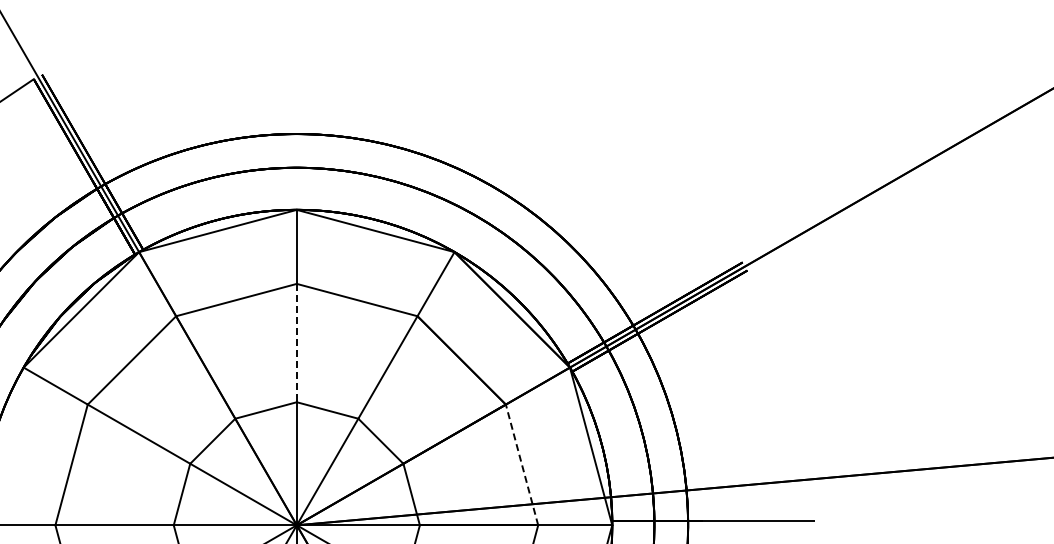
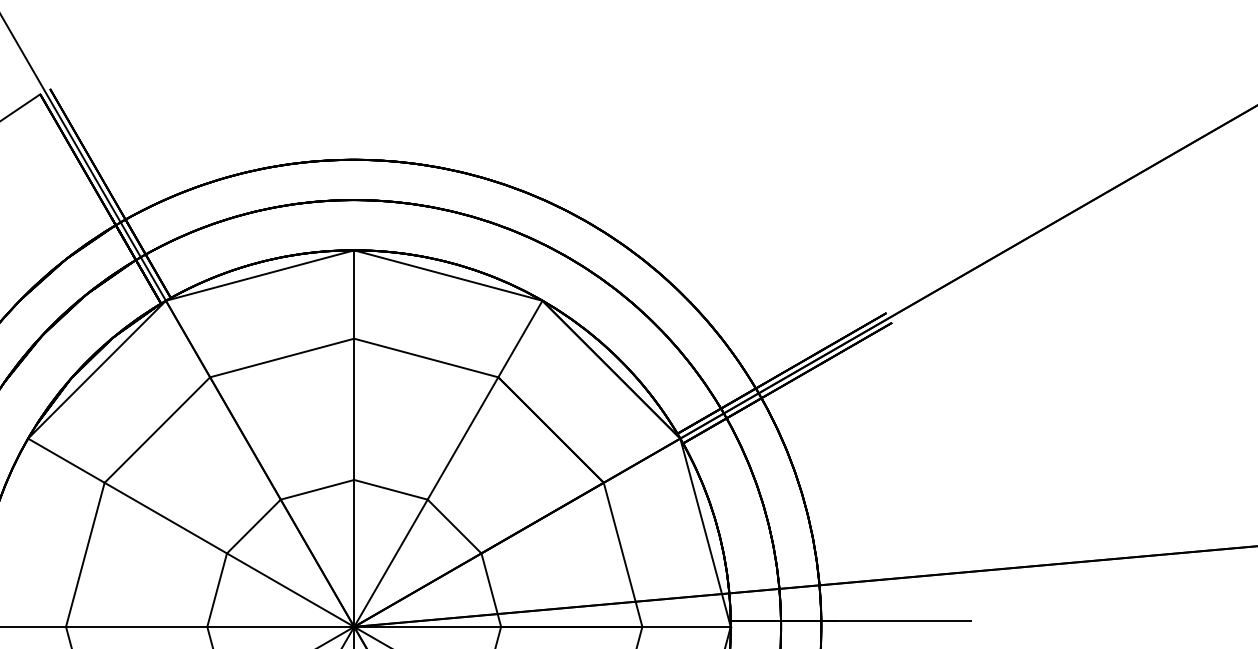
line: (296, 343) -> (353, 409), dashed -> solid
line: (521, 464) -> (622, 554), dashed -> solid

